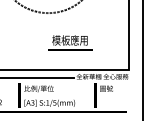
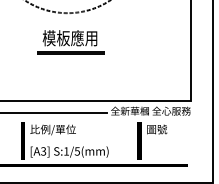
part: (70, 42) -> (70, 41), moved

